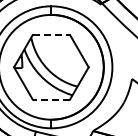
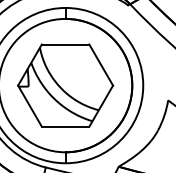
line: (51, 35) -> (65, 45), dashed -> solid
line: (51, 99) -> (65, 126), dashed -> solid

